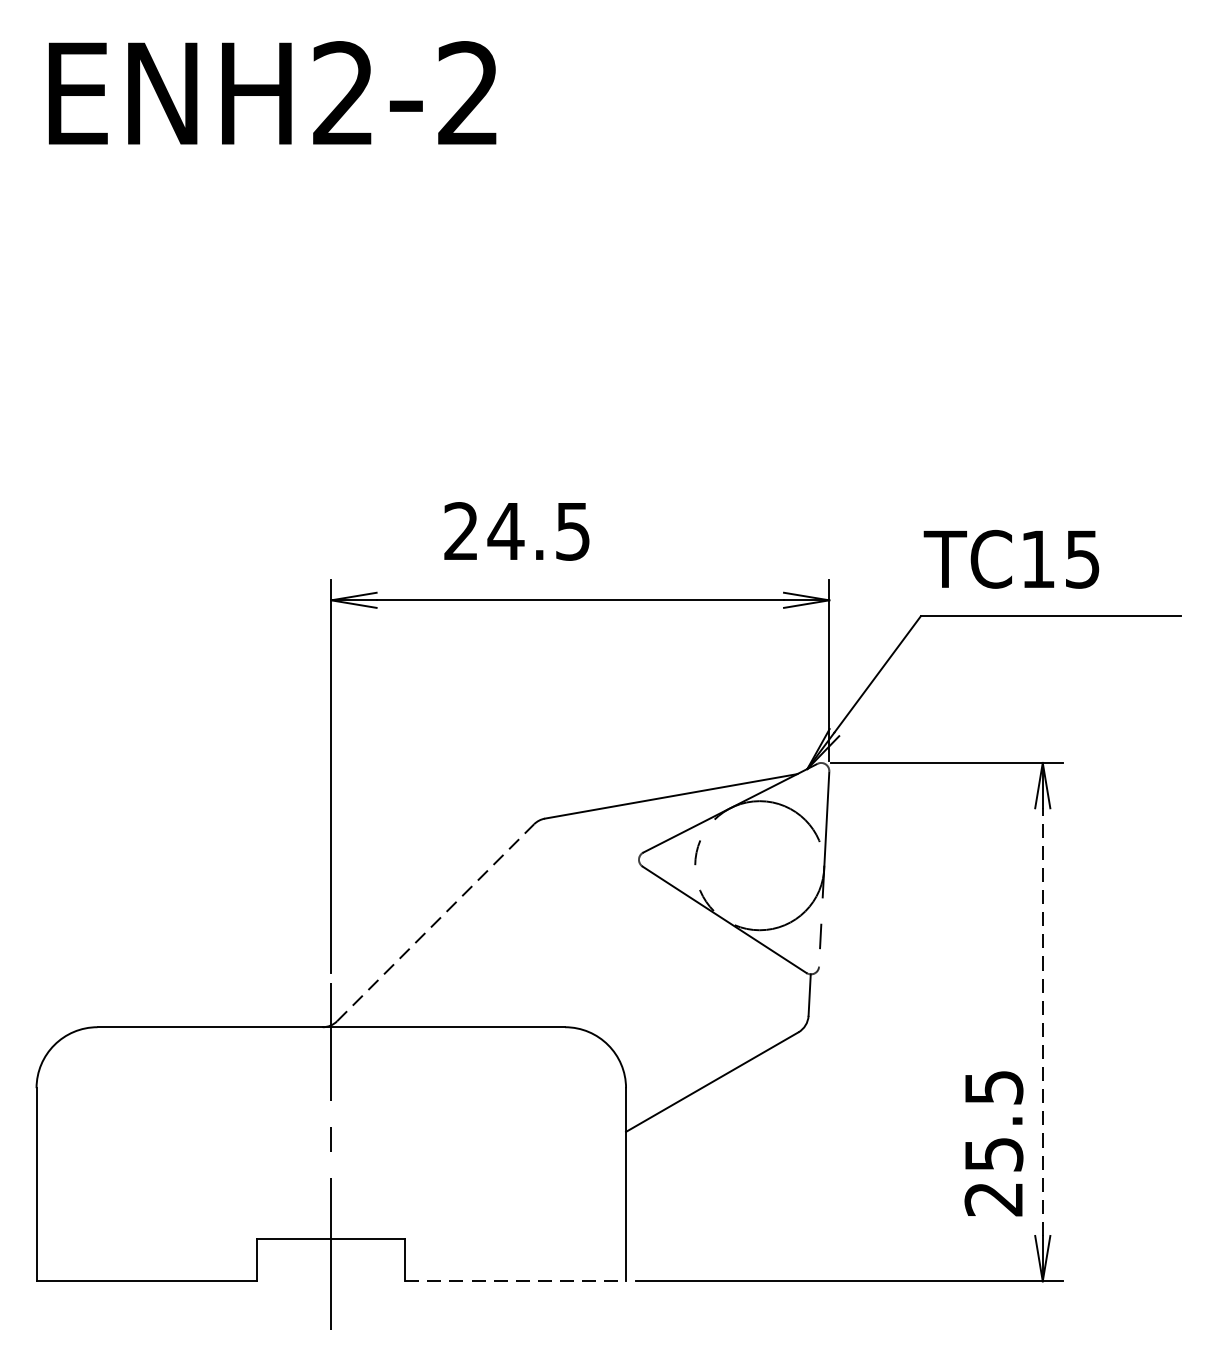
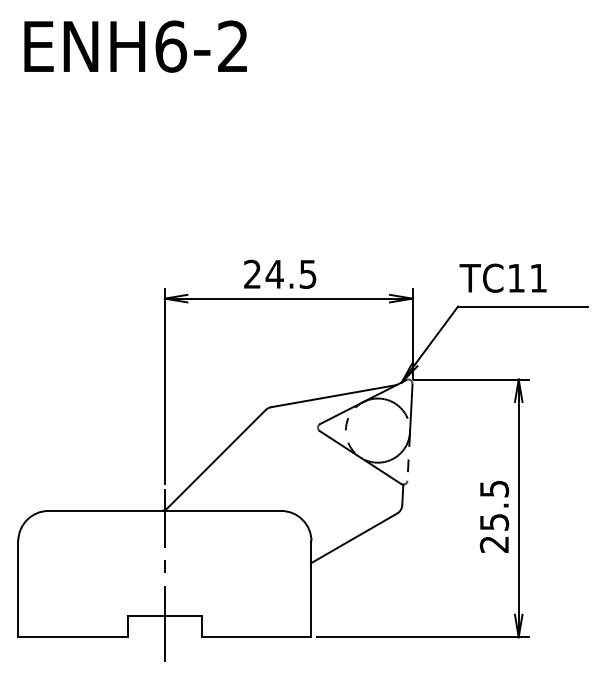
text: (342, 93) -> (170, 46), ENH2-2 -> ENH6-2
text: (517, 529) -> (280, 273), moved
text: (1082, 559) -> (538, 278), TC15 -> TC11
line: (437, 921) -> (217, 458), dashed -> solid
line: (1042, 1020) -> (518, 507), dashed -> solid
text: (994, 1142) -> (494, 516), moved
line: (515, 1281) -> (256, 637), dashed -> solid

